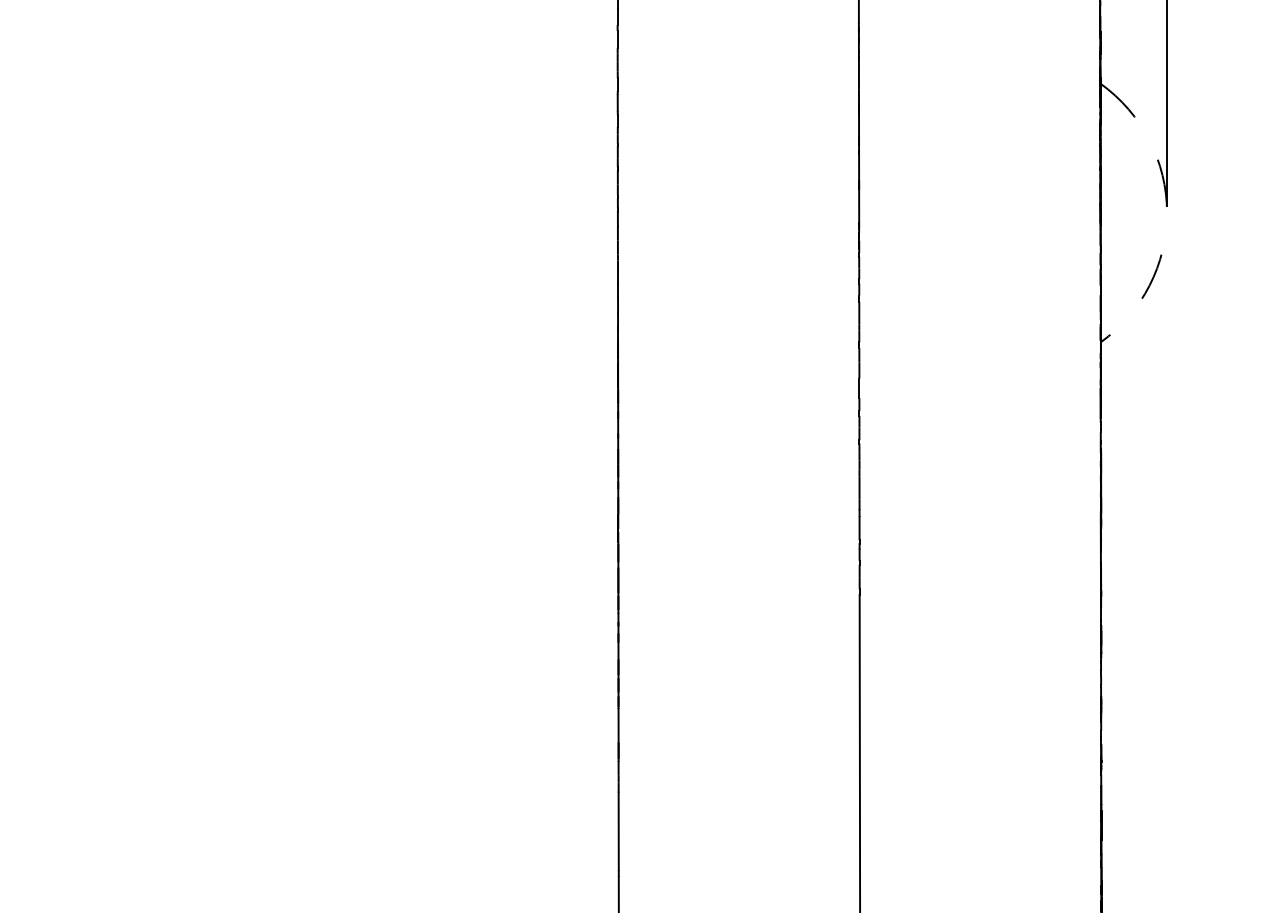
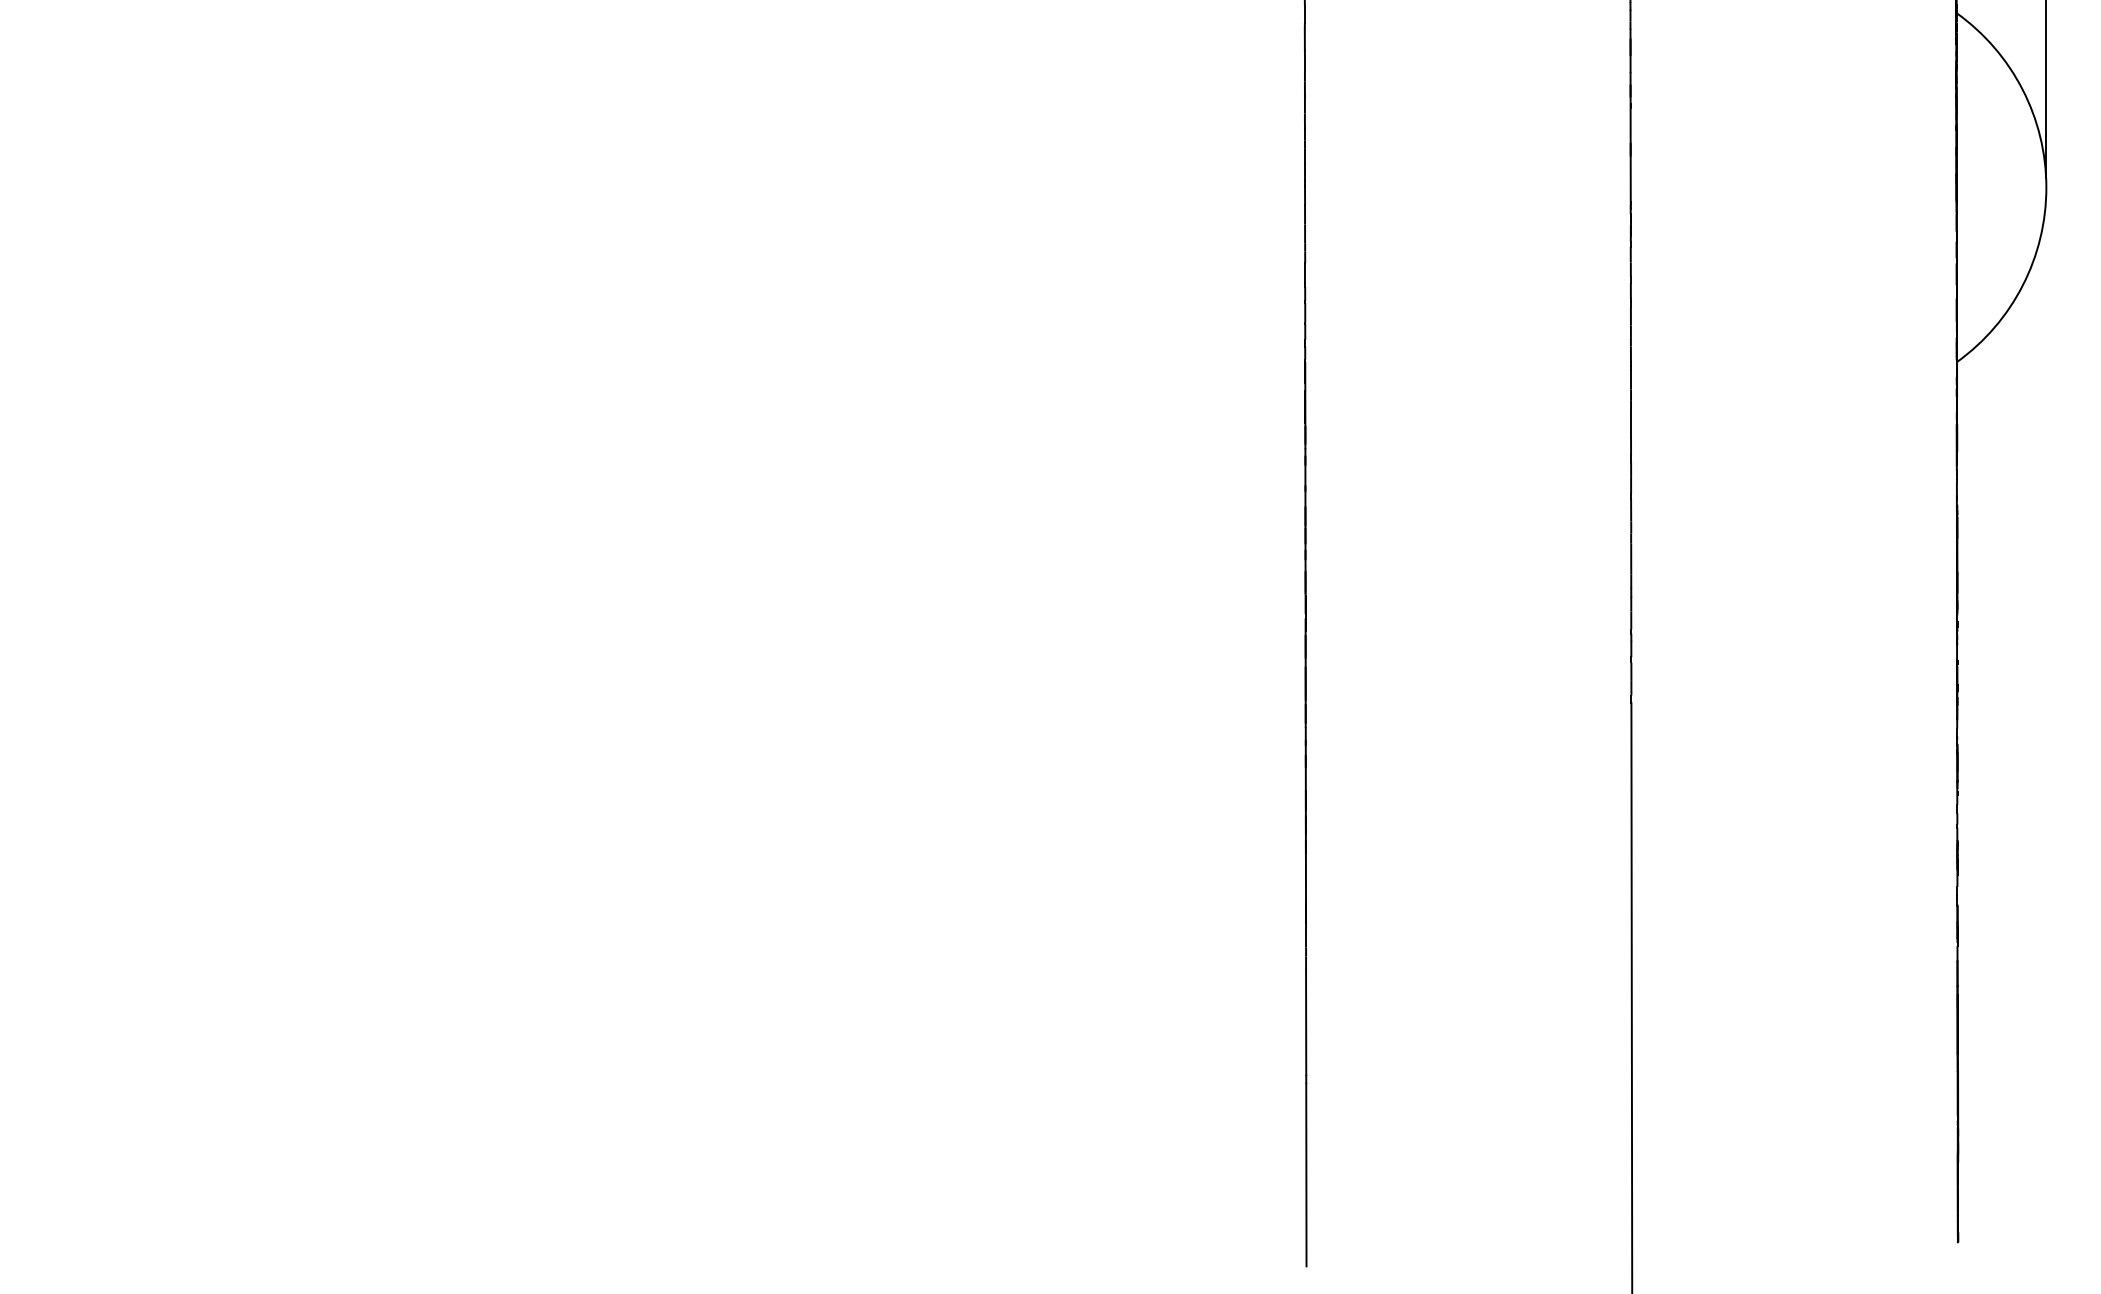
arc: (1167, 212) -> (2046, 187), dashed -> solid

